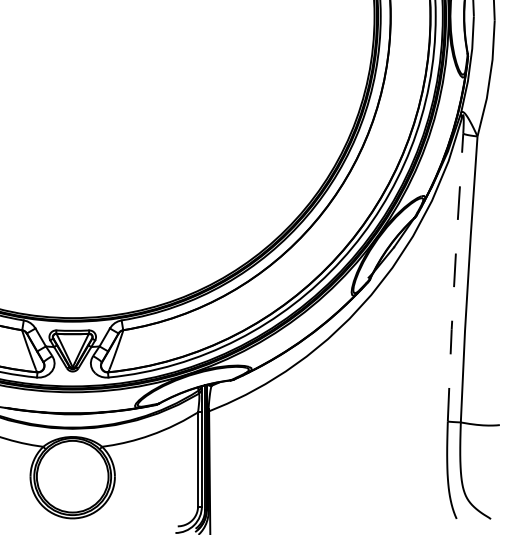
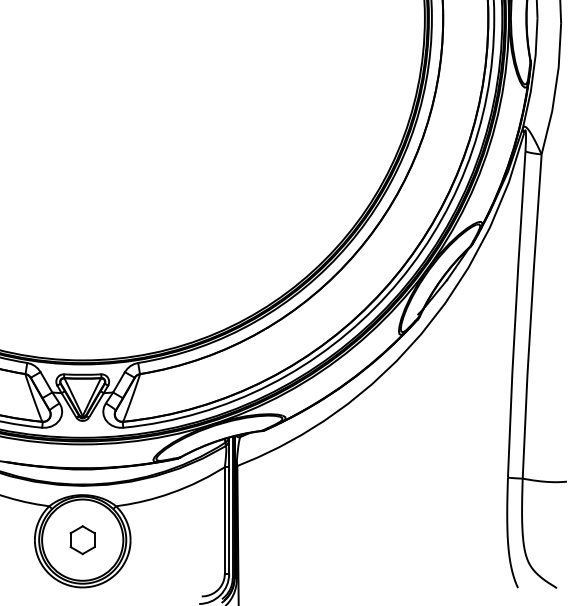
line: (454, 277) -> (515, 314), dashed -> solid
part: (72, 476) -> (82, 540), added

